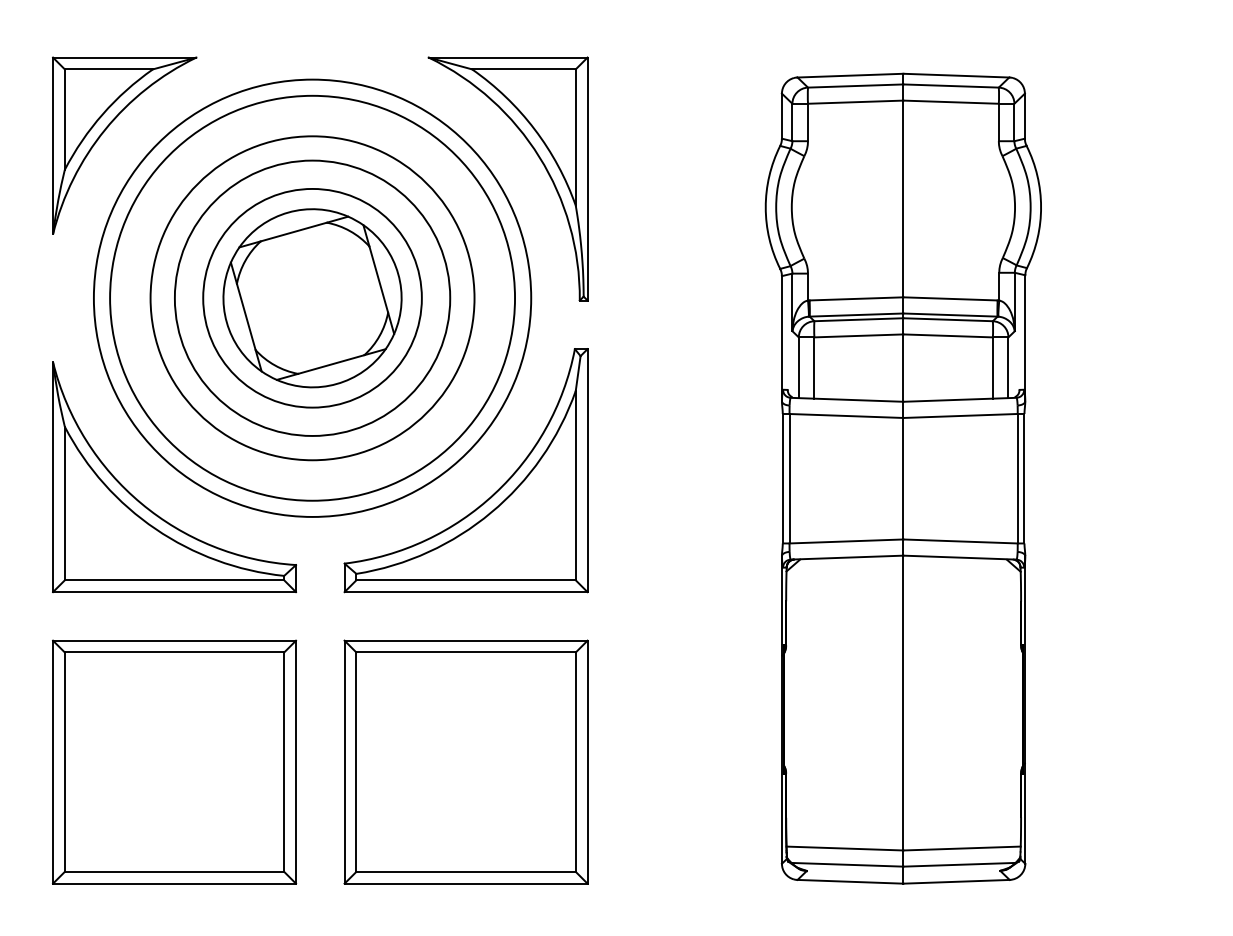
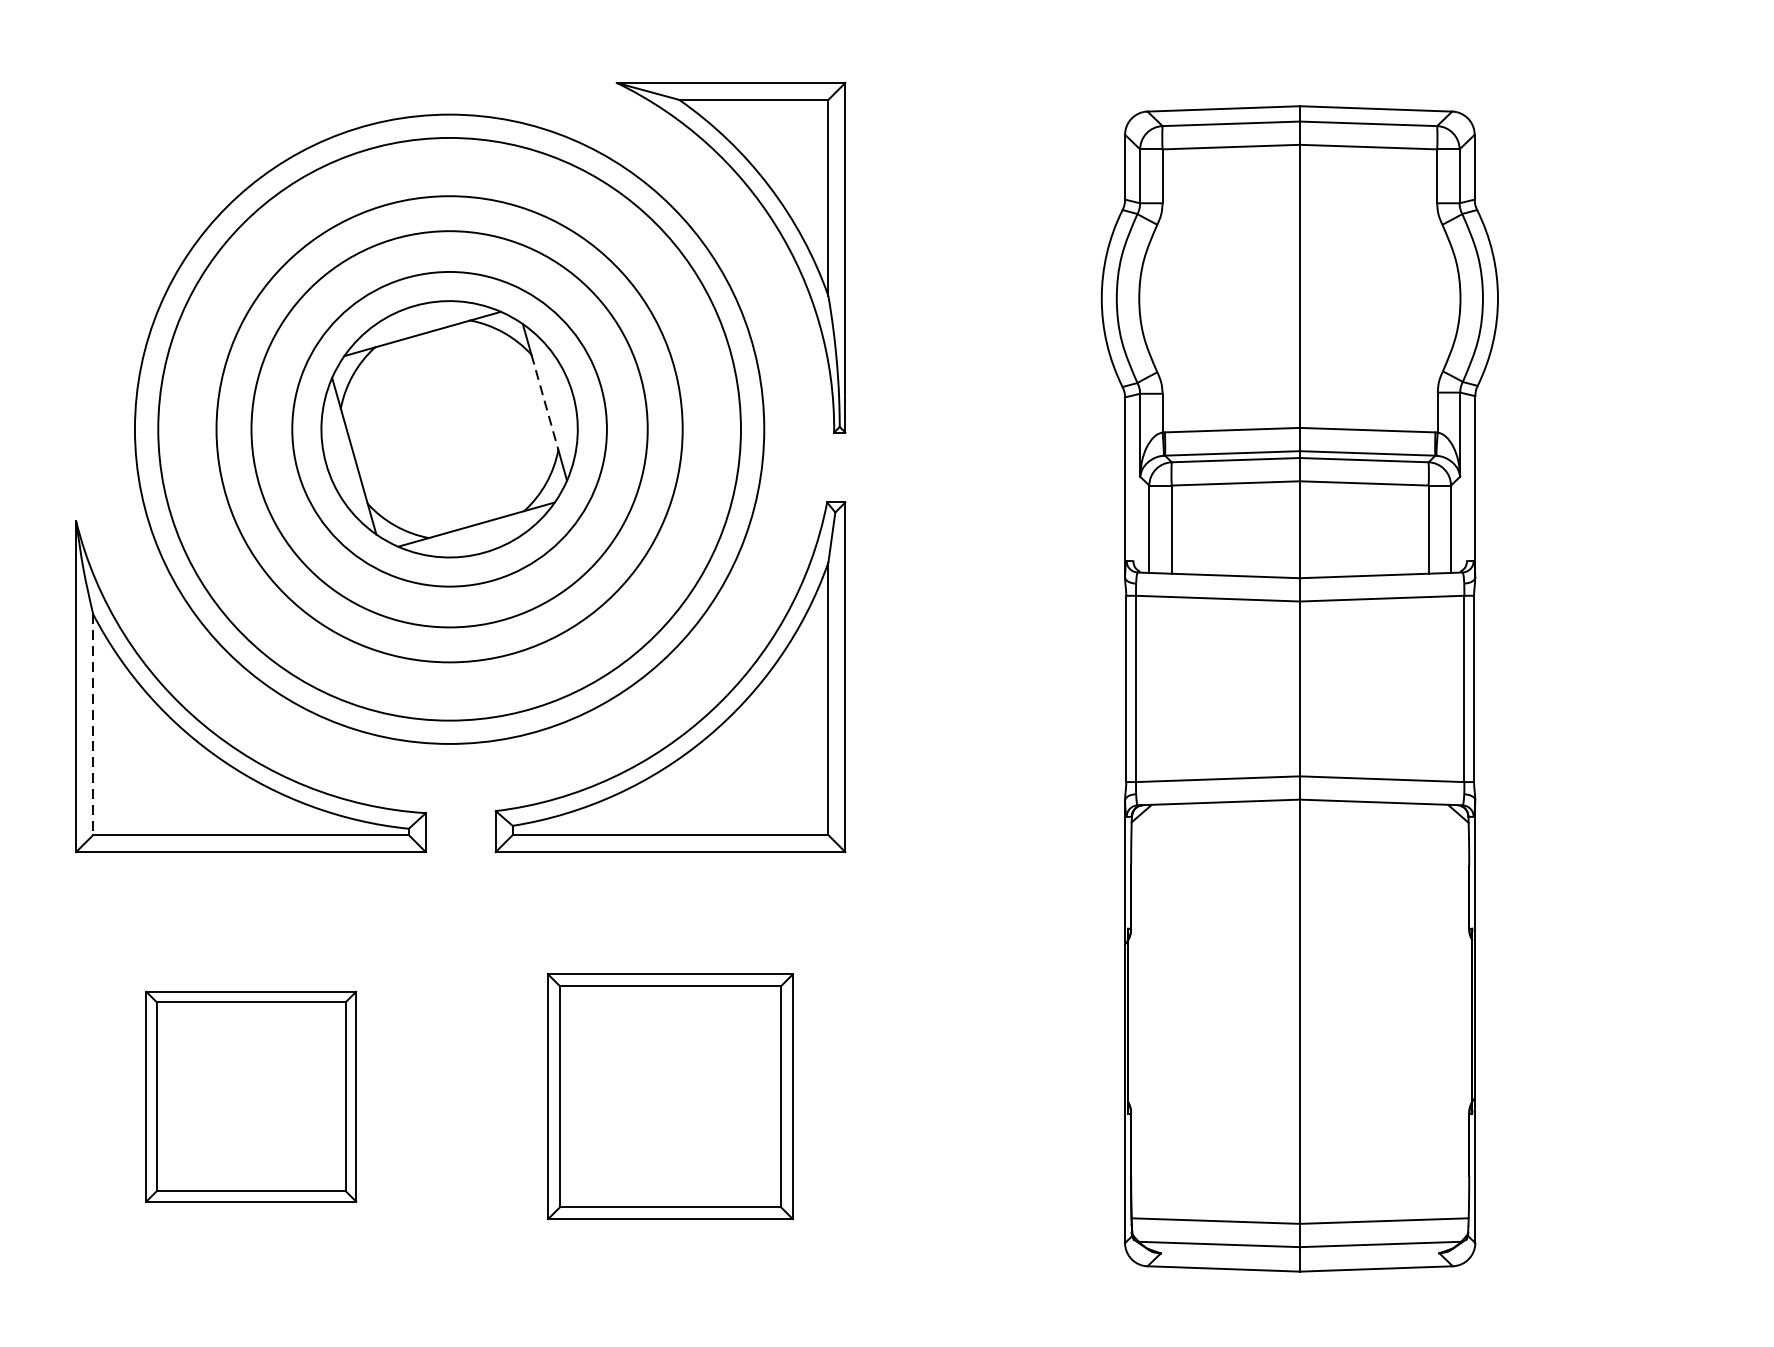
part: (105, 131) -> (151, 189), removed
line: (378, 280) -> (544, 403), solid -> dashed
line: (64, 503) -> (92, 724), solid -> dashed
part: (174, 761) -> (250, 1095), size x0.6
part: (465, 761) -> (669, 1095), size x0.7

